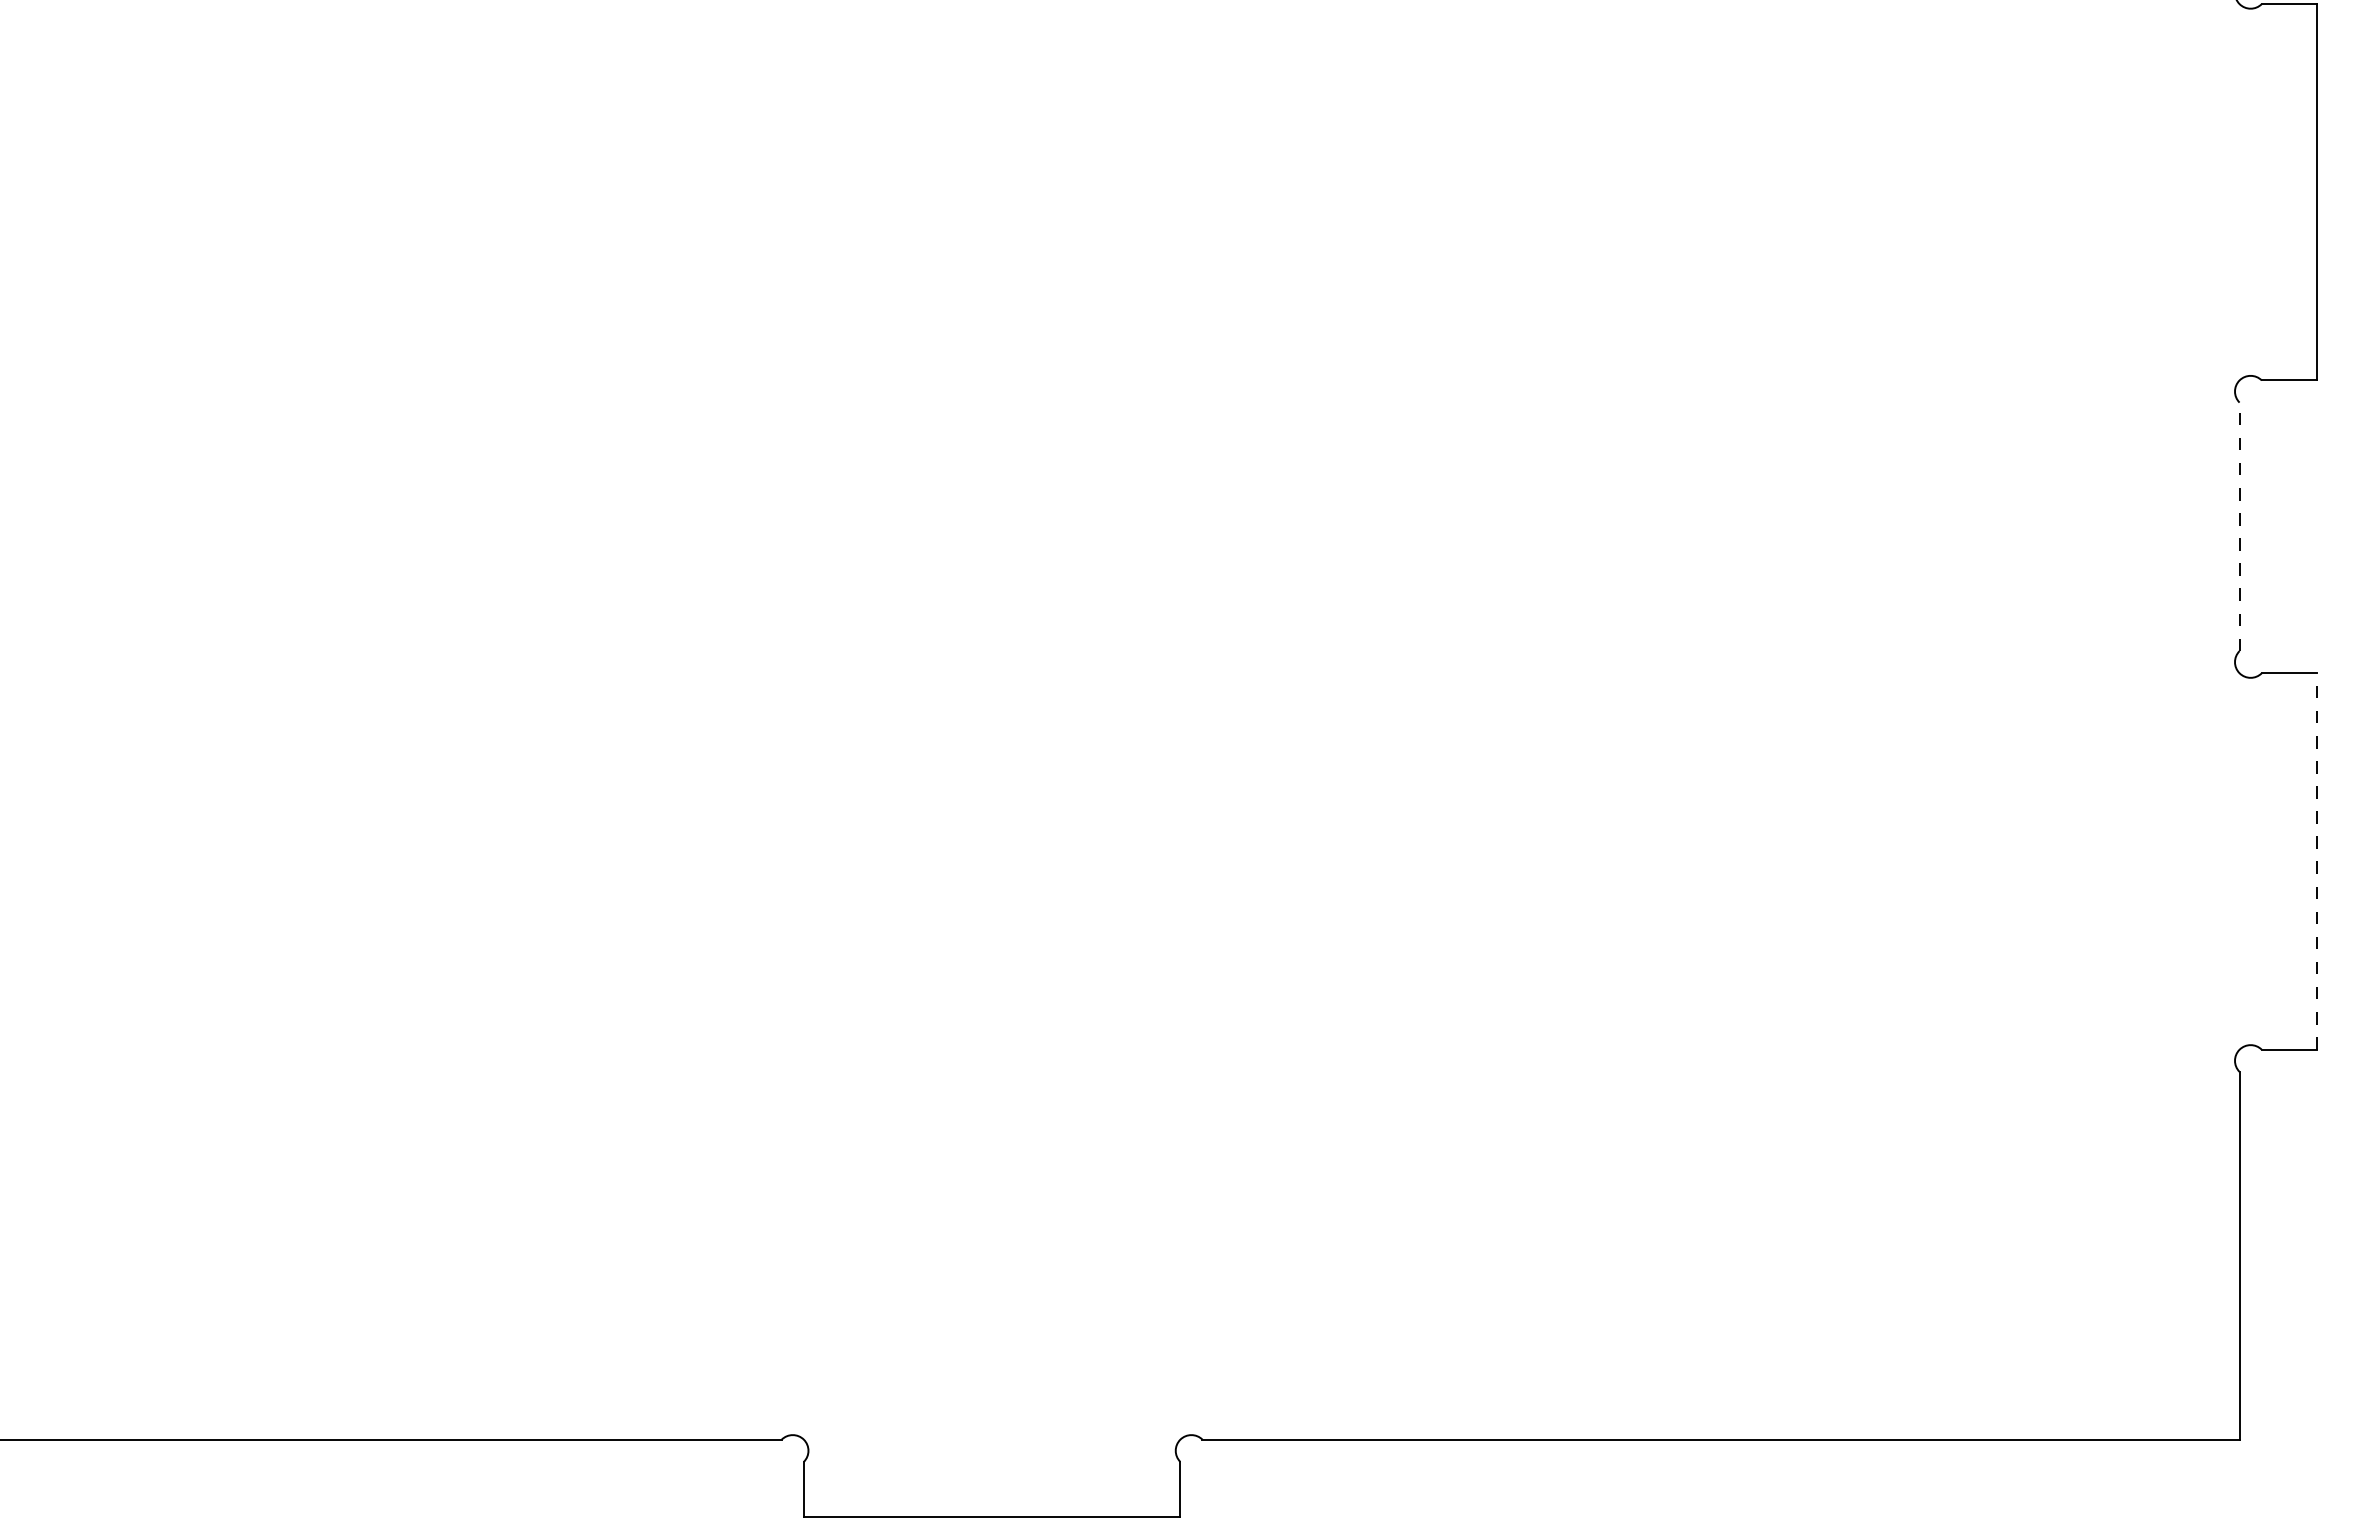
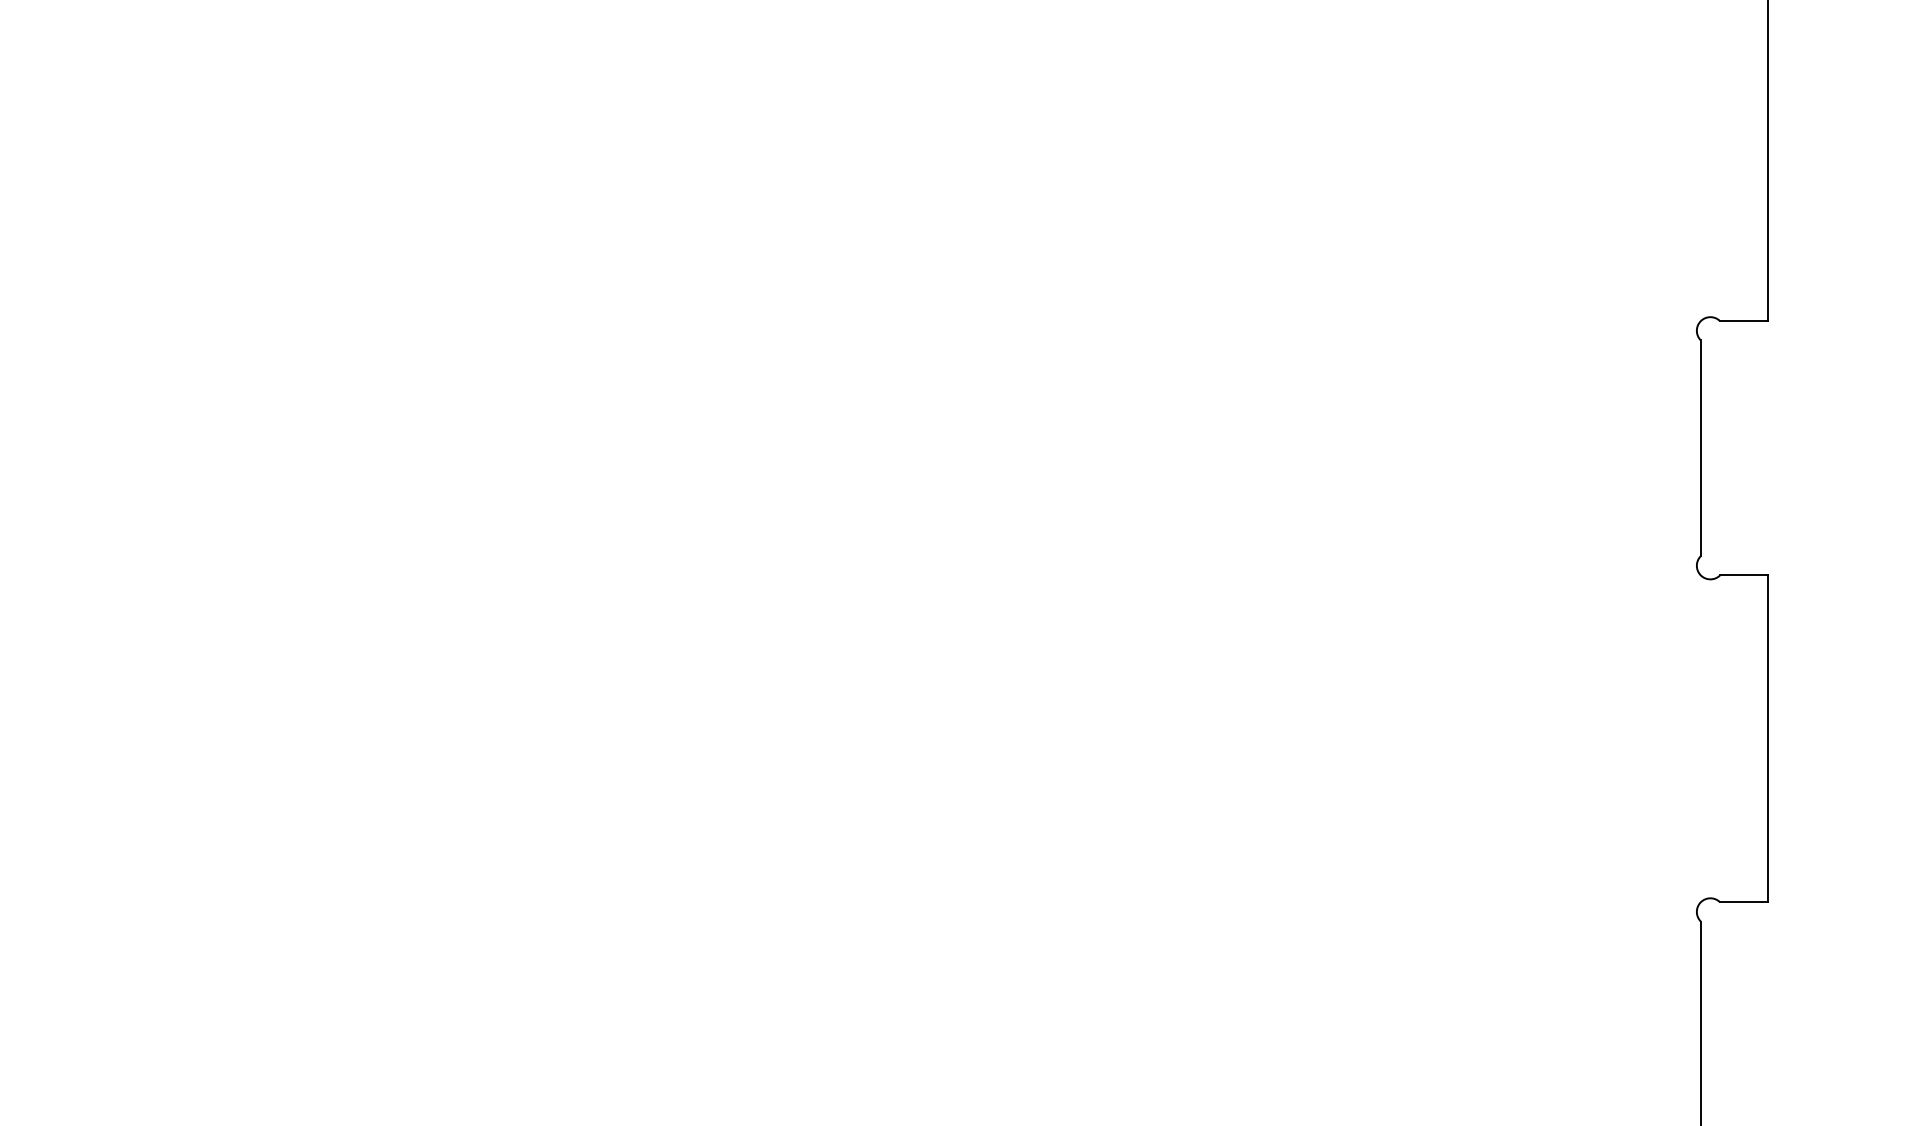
line: (2239, 526) -> (1700, 447), dashed -> solid
line: (2316, 860) -> (1767, 737), dashed -> solid

